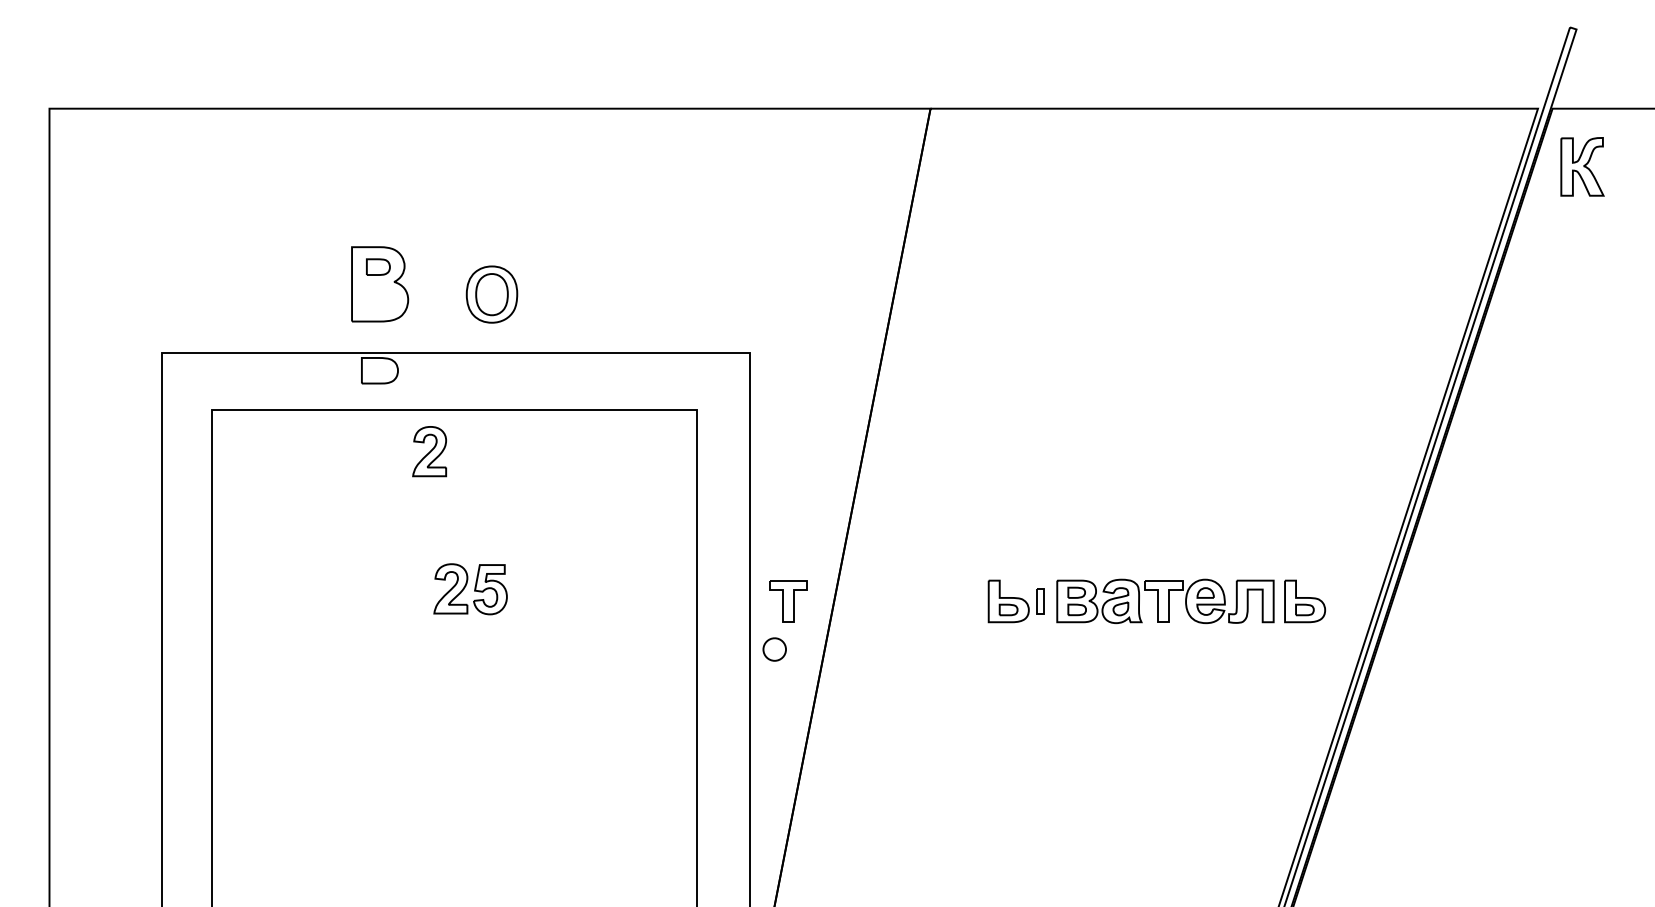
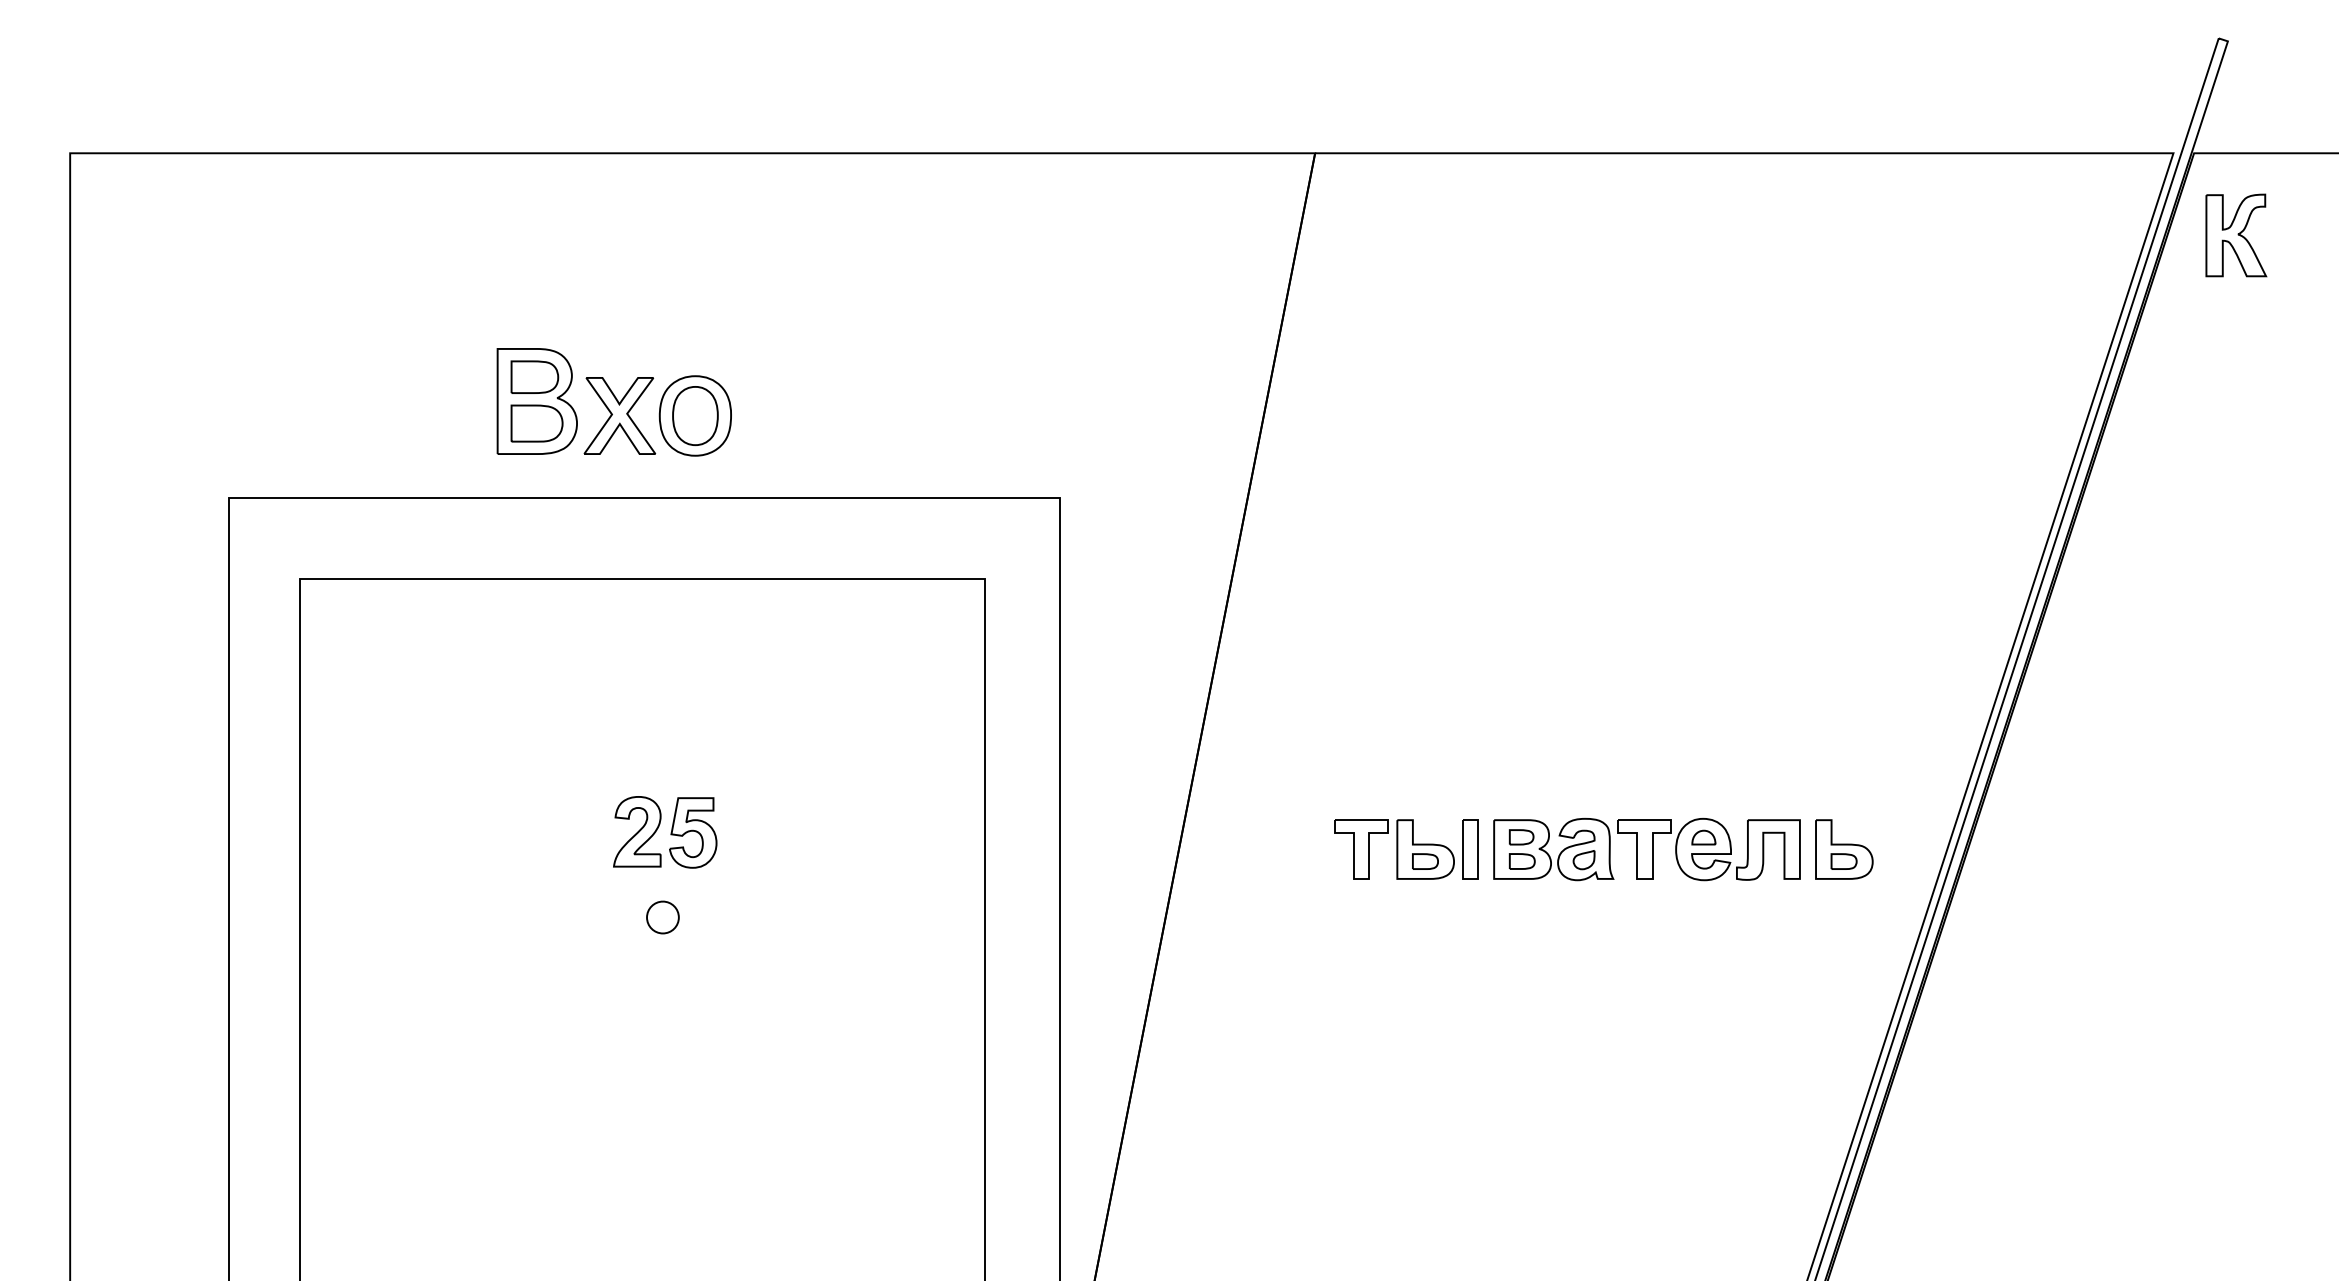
part: (378, 266) -> (534, 376), size x1.43
part: (438, 294) -> (619, 415), added
part: (379, 370) -> (536, 423), moved
part: (429, 451) -> (607, 637), removed
part: (788, 601) -> (1361, 849), moved
part: (1040, 601) -> (1470, 849), size x1.67
part: (774, 649) -> (662, 917), moved

